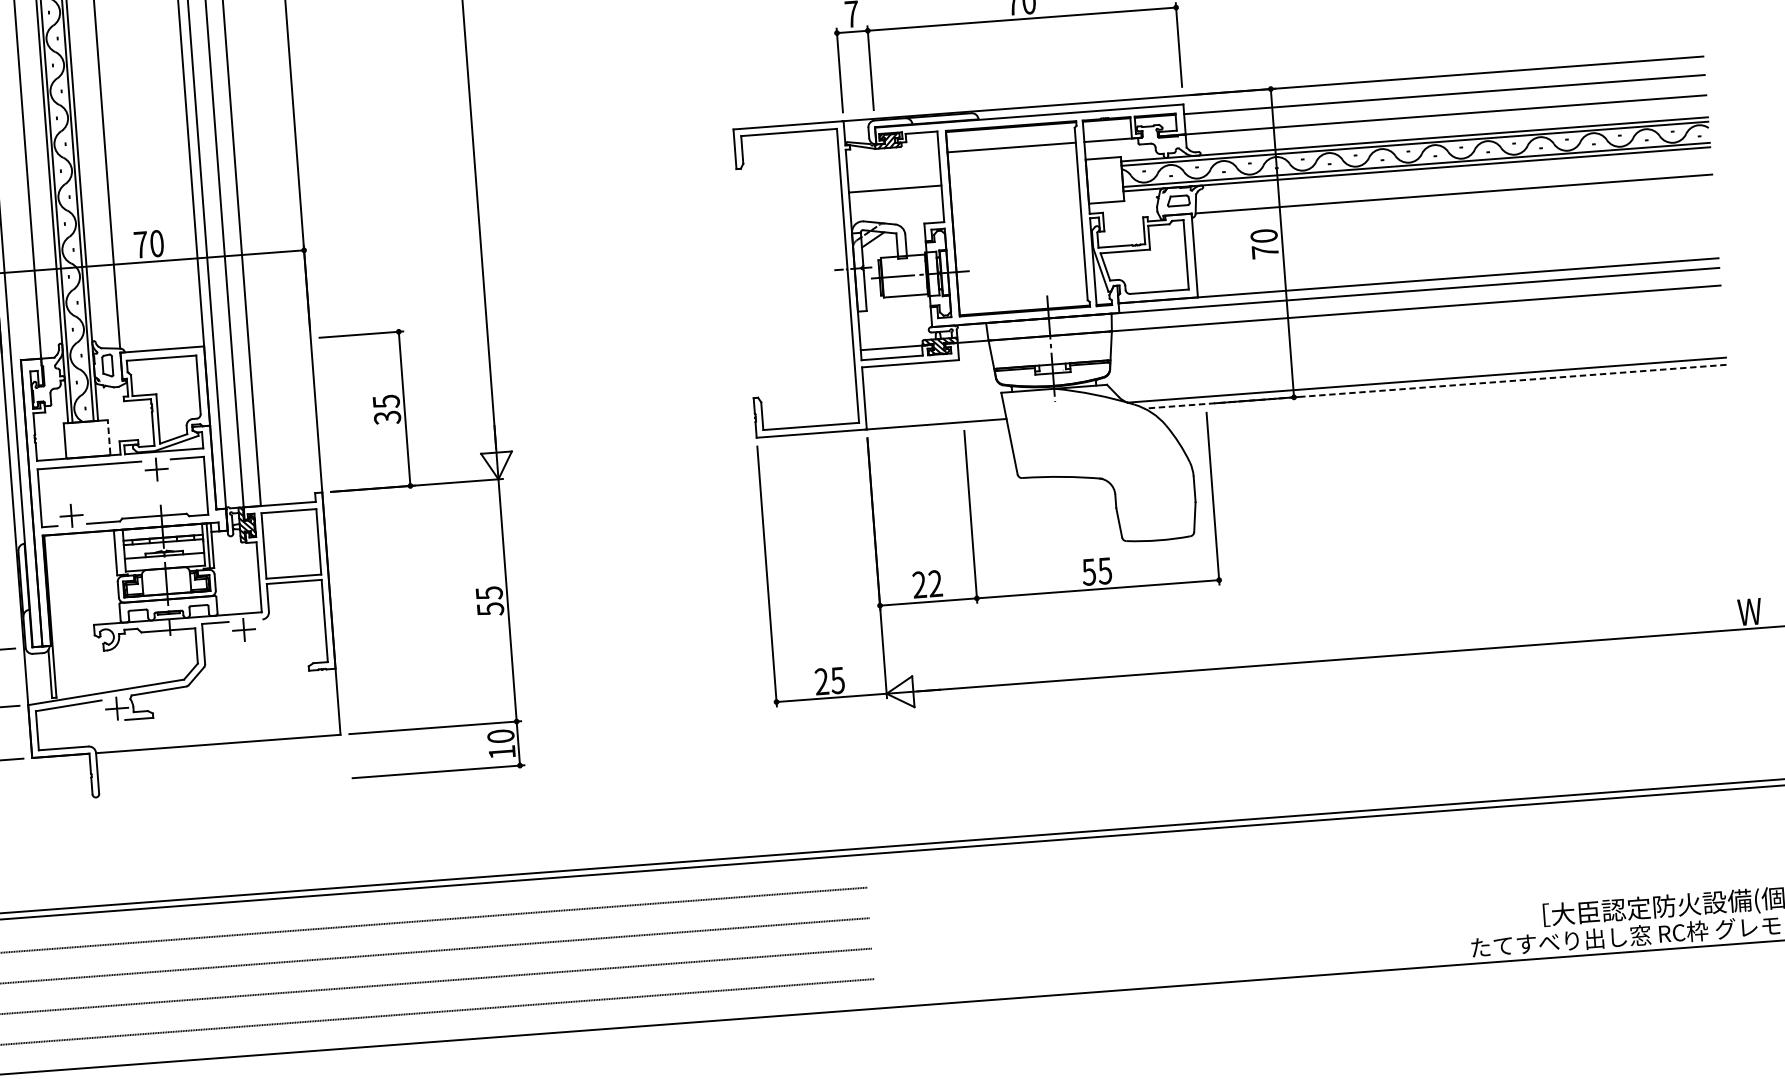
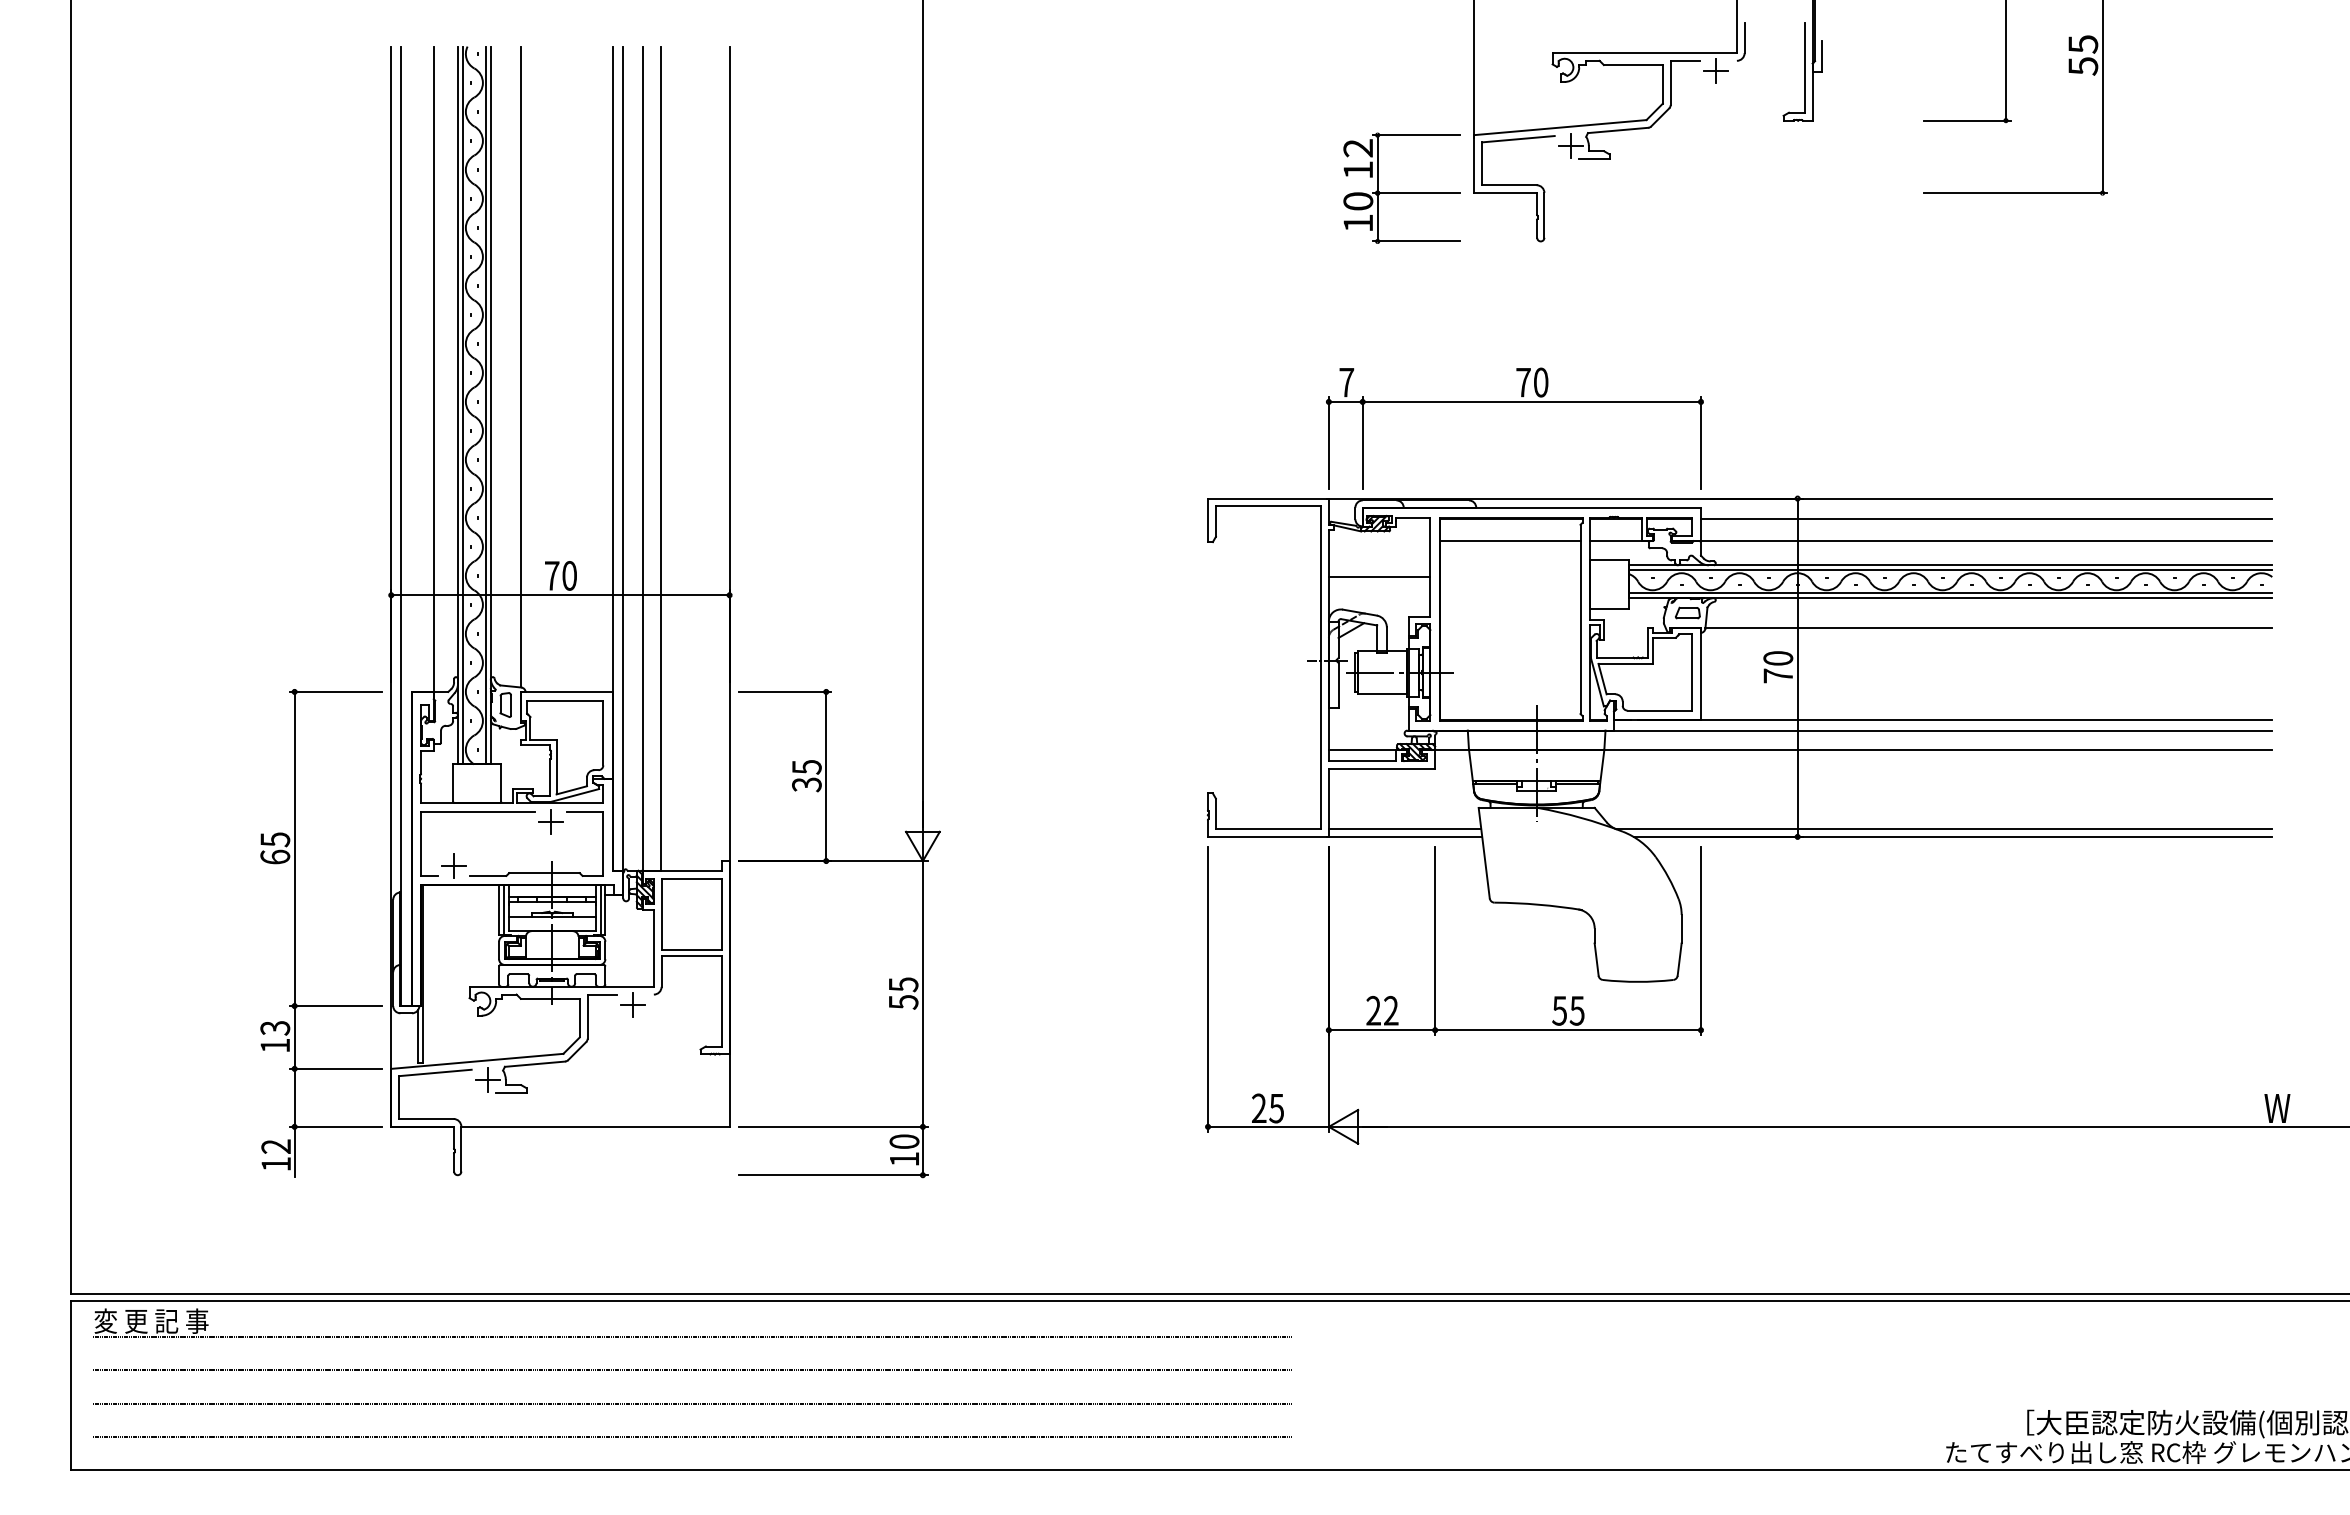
line: (1435, 386) -> (1952, 836), dashed -> solid
line: (935, 417) -> (1404, 829), added
line: (109, 437) -> (501, 783), dashed -> solid
line: (119, 552) -> (503, 909), added

